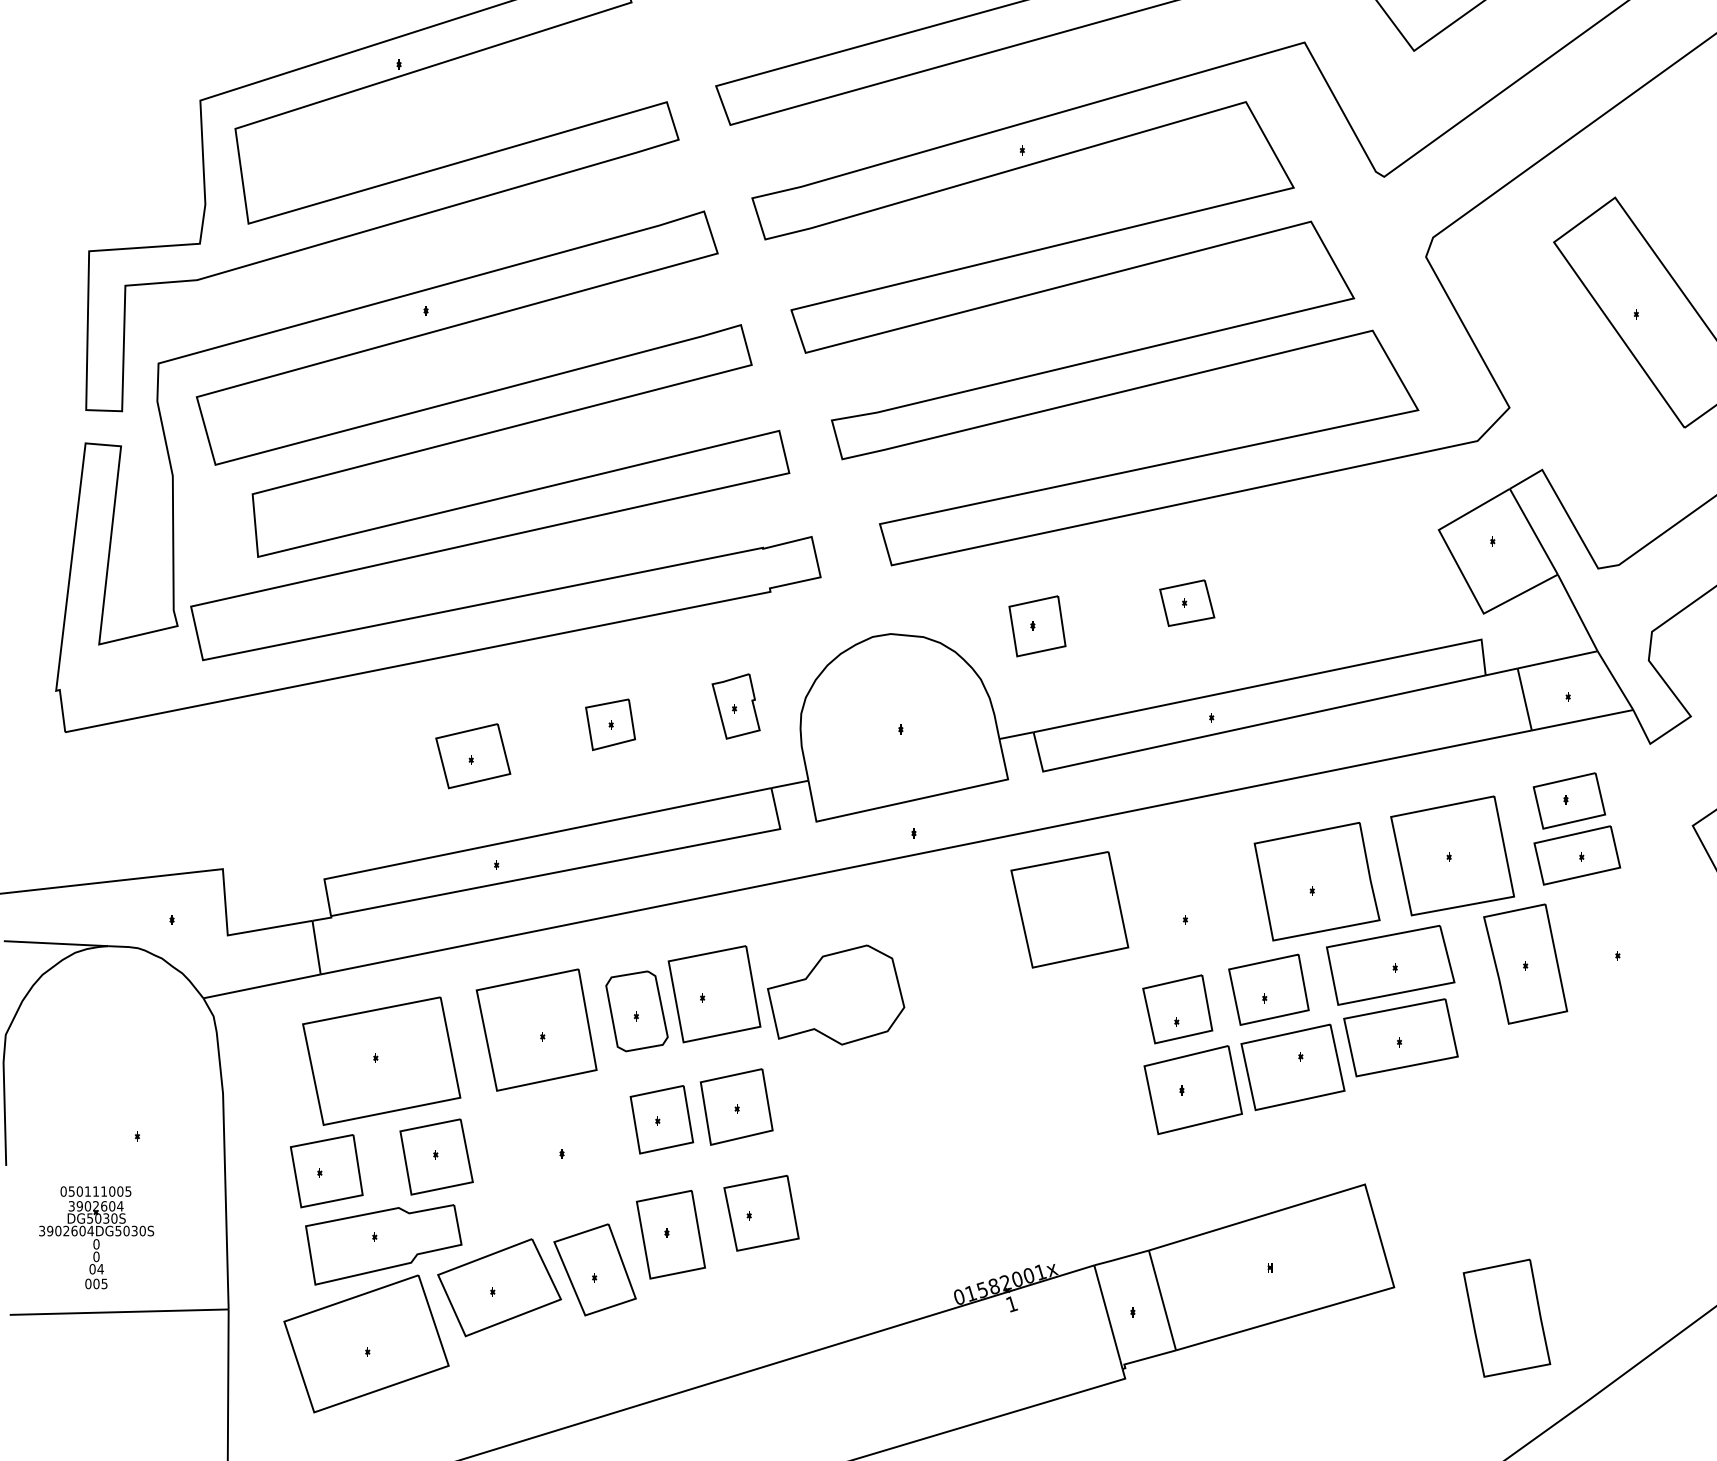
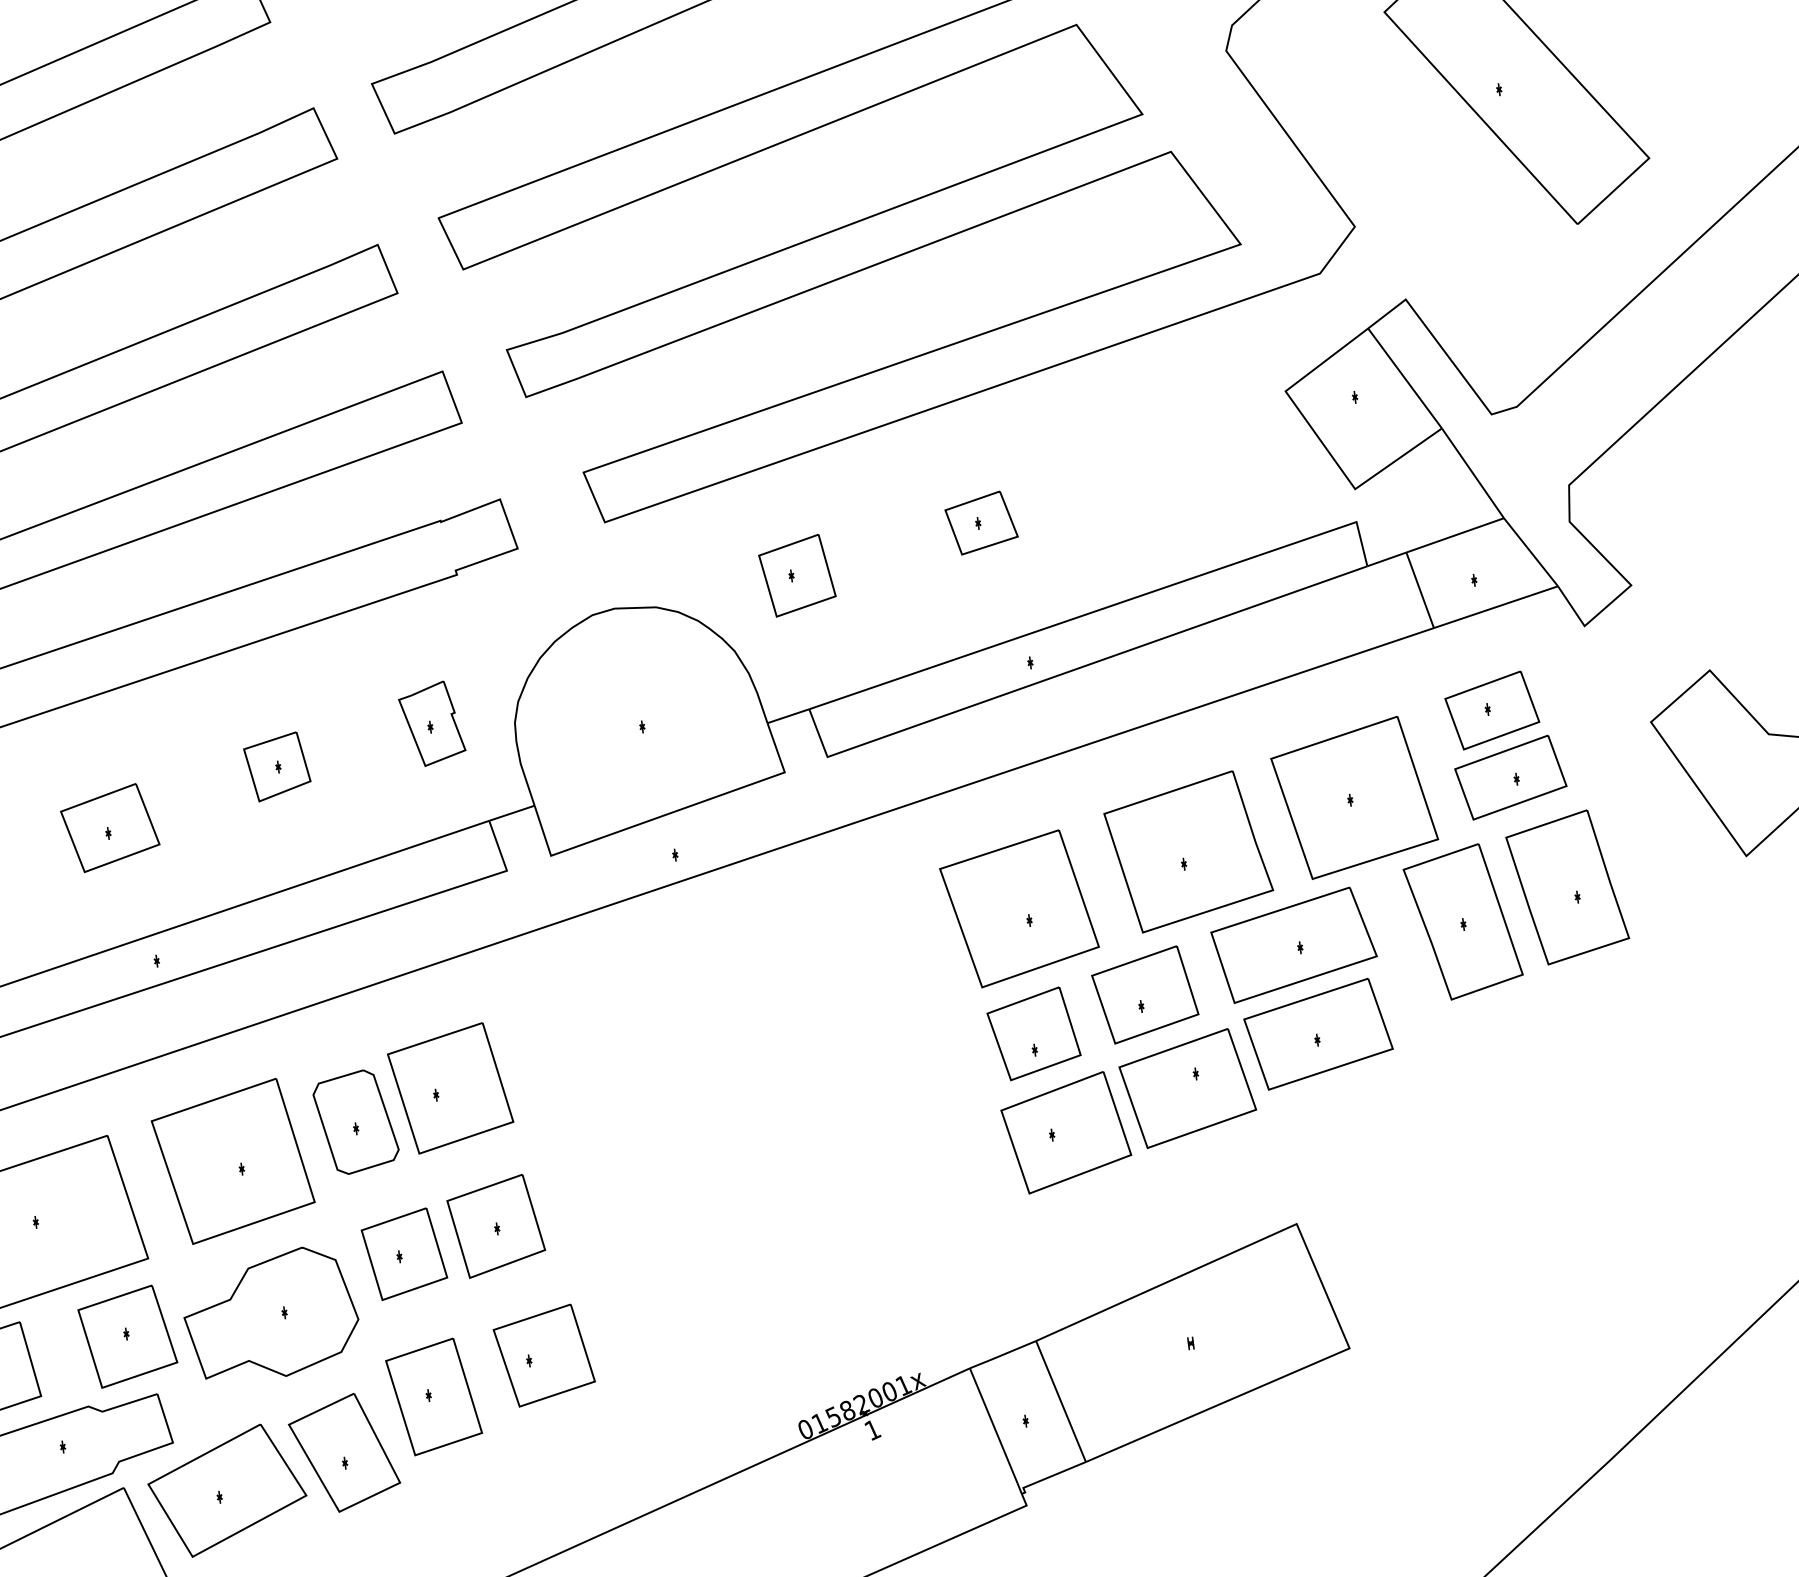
part: (1069, 909) -> (1019, 908), moved
part: (836, 994) -> (271, 1314), moved
part: (1506, 1317) -> (1566, 886), moved

